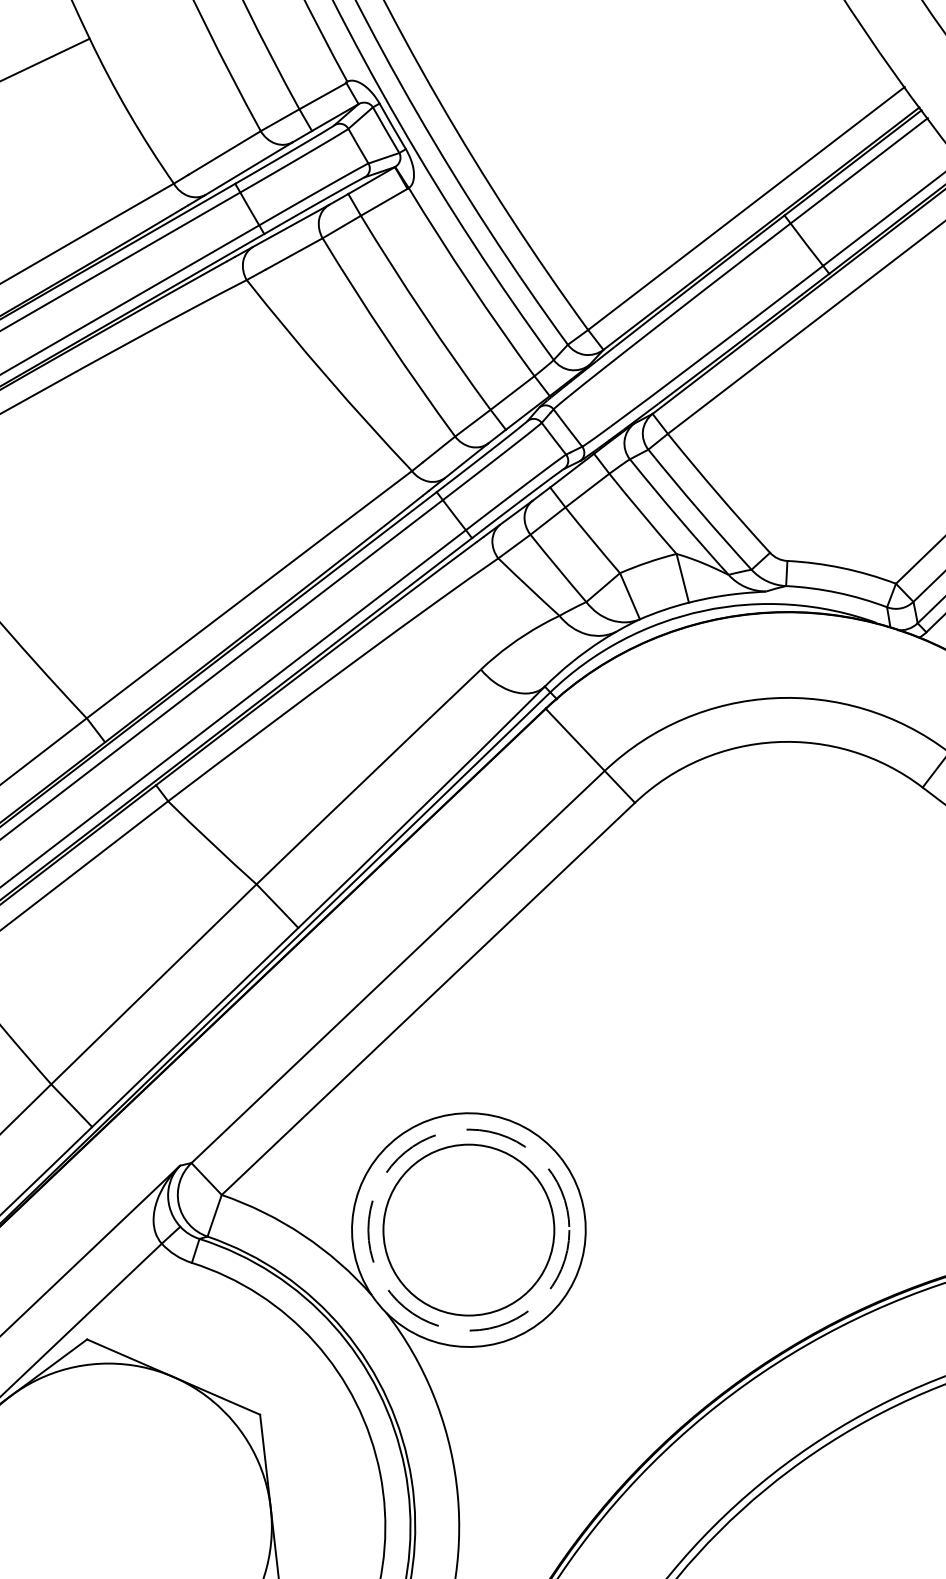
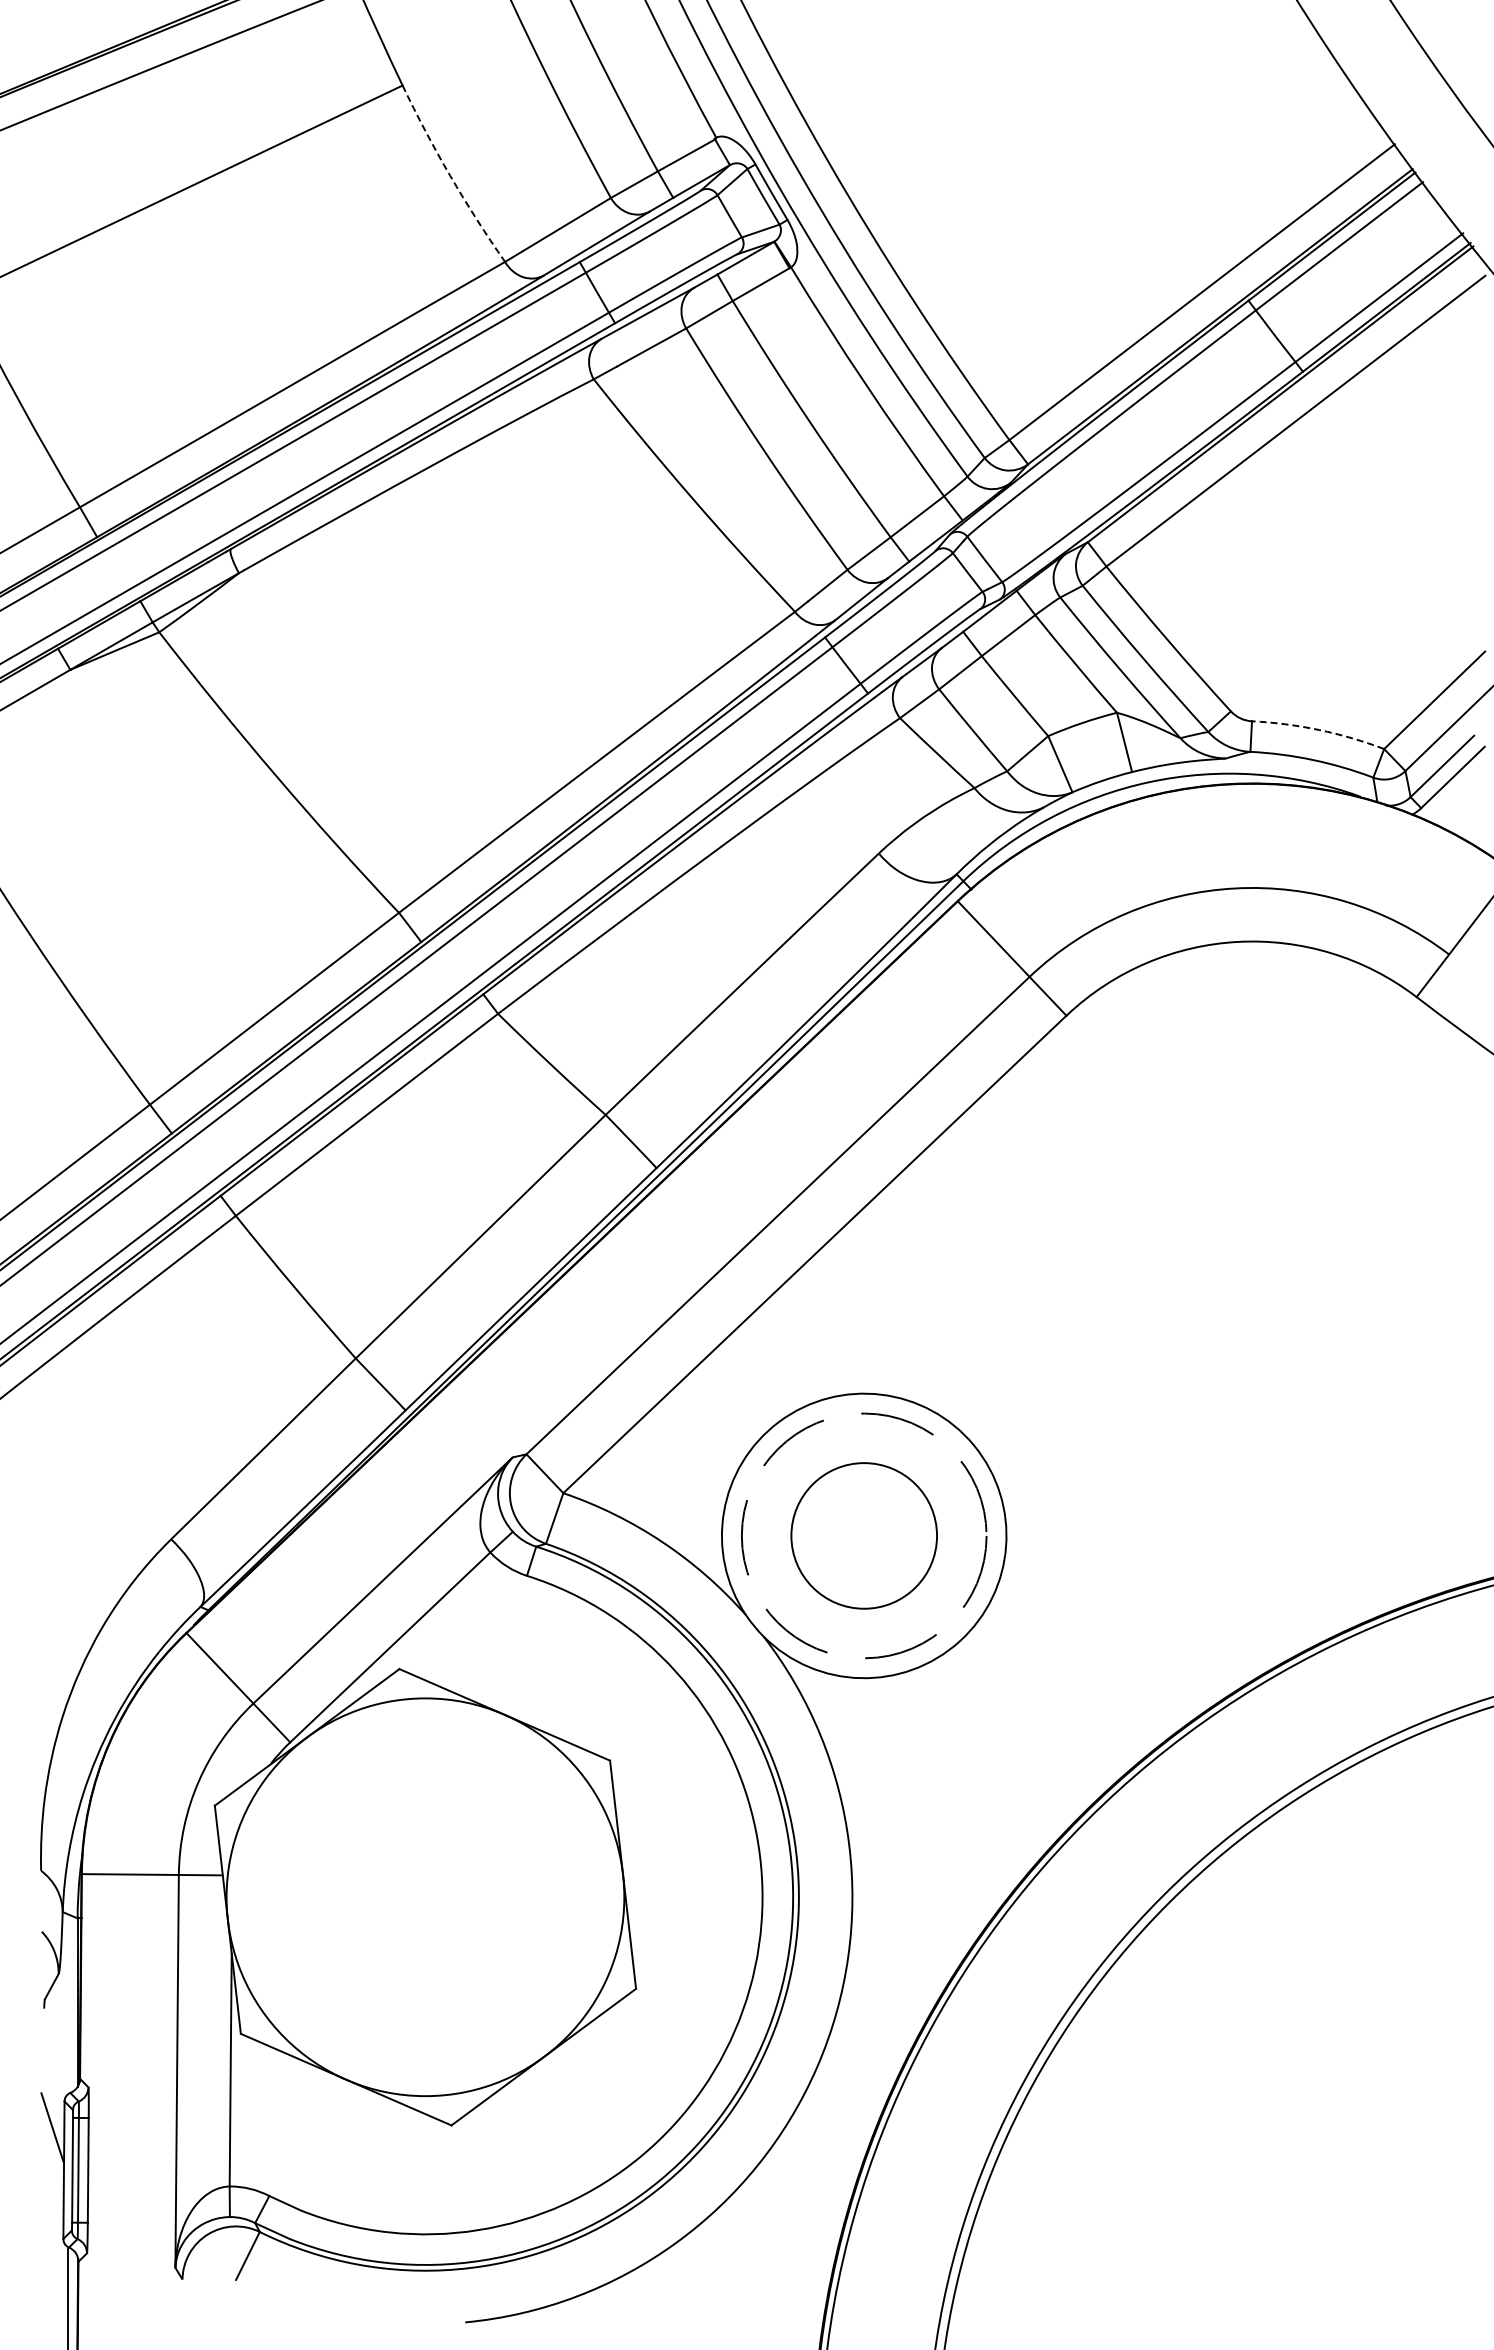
arc: (129, 112) -> (450, 175), solid -> dashed
arc: (842, 568) -> (1319, 730), solid -> dashed
circle: (469, 1229) -> (864, 1535), size x0.7

